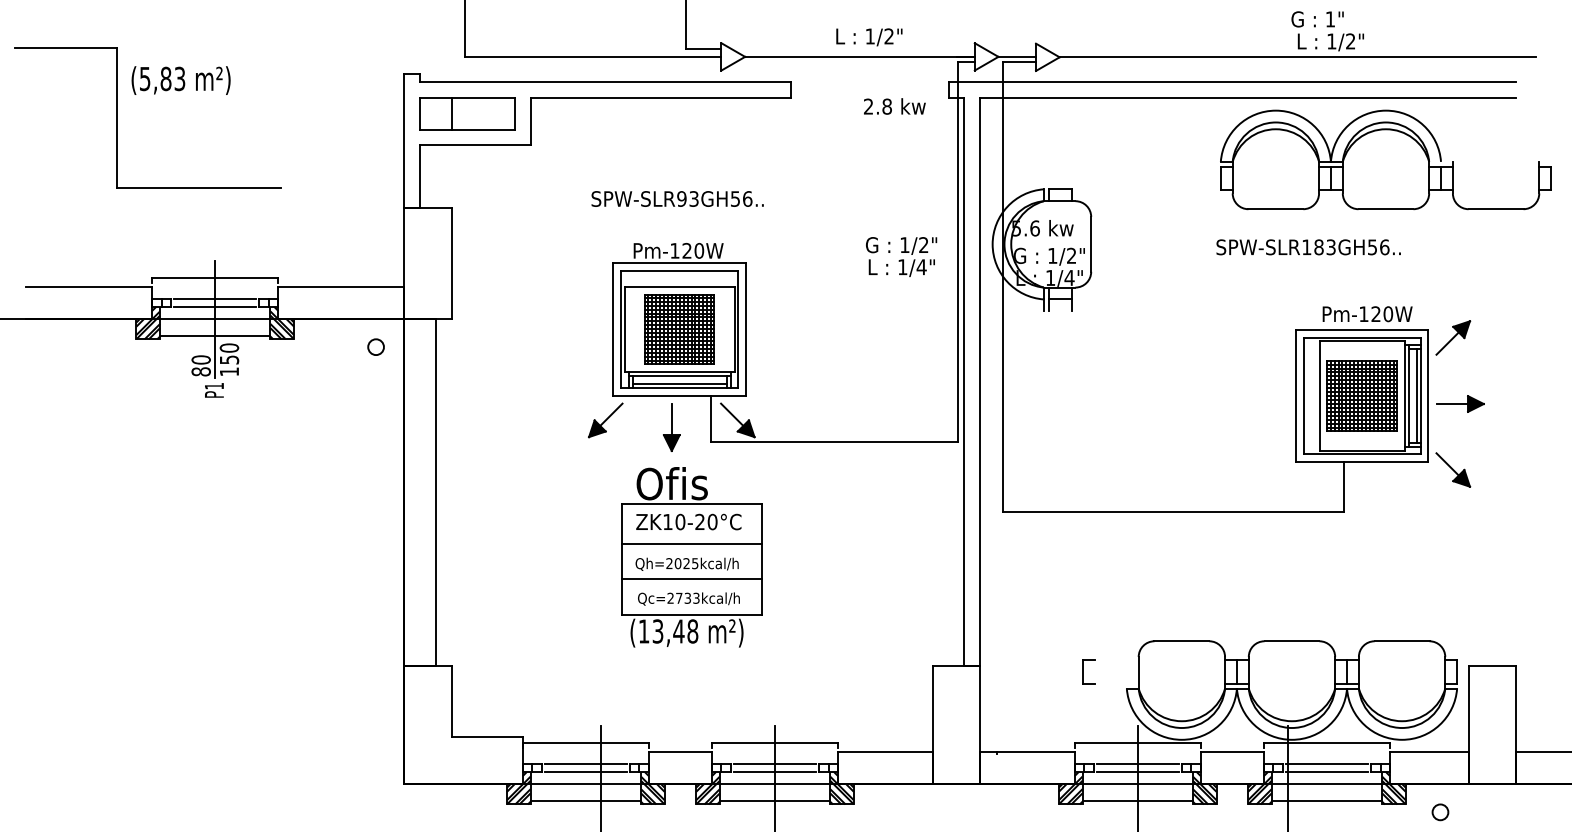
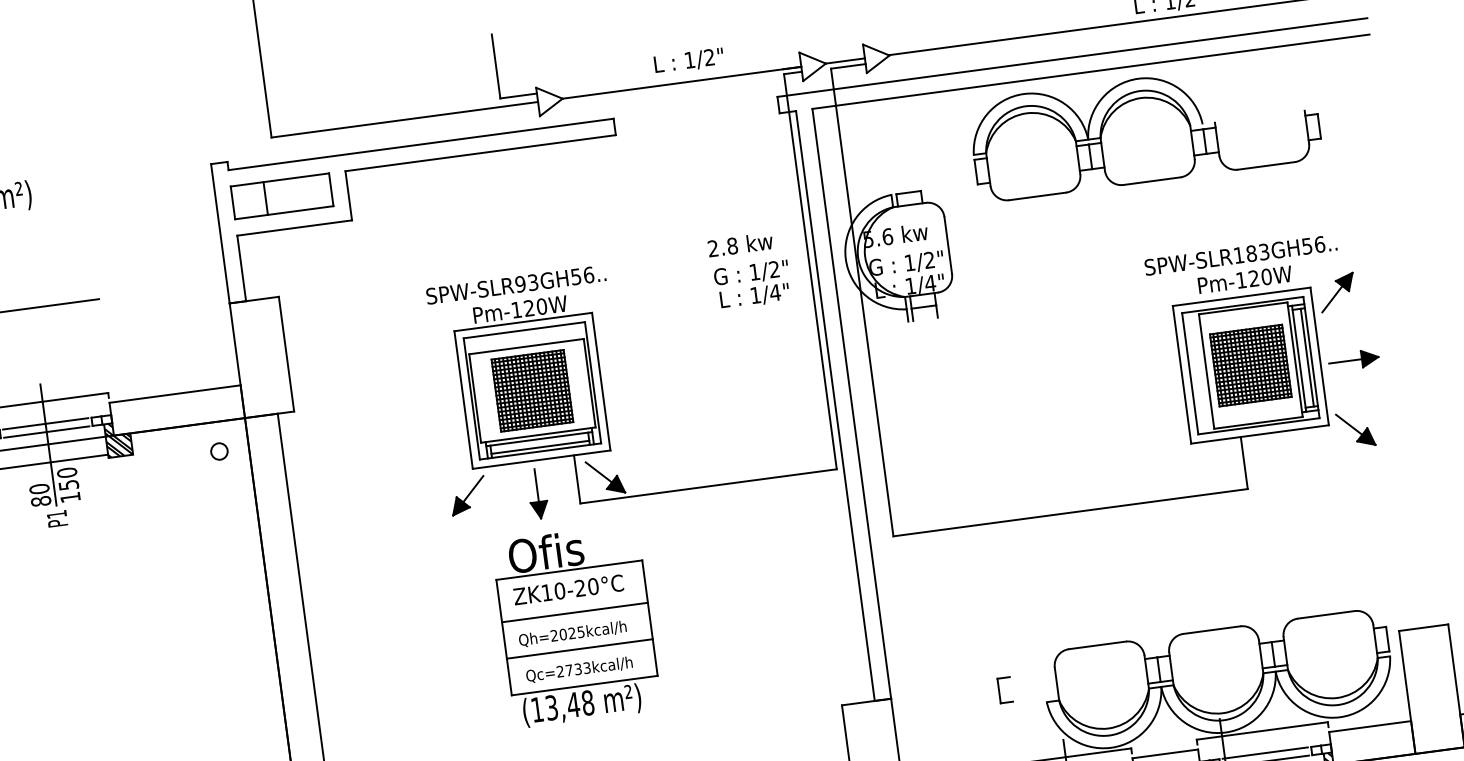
text: (894, 106) -> (740, 244), moved
part: (1385, 159) -> (1144, 129), moved
text: (677, 198) -> (515, 284), moved
text: (1308, 247) -> (1240, 255), moved

